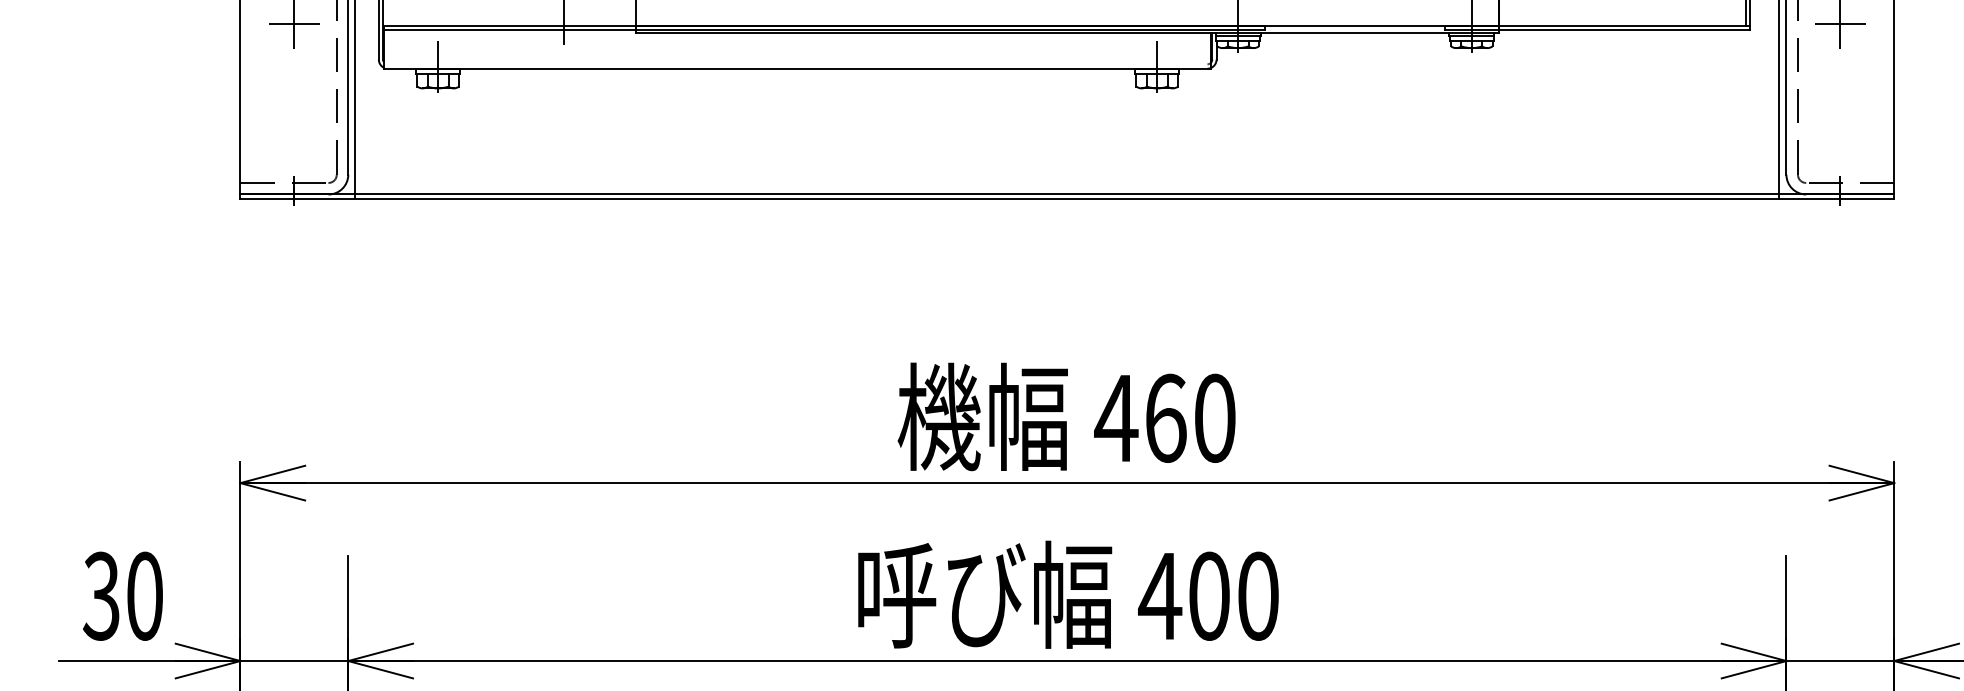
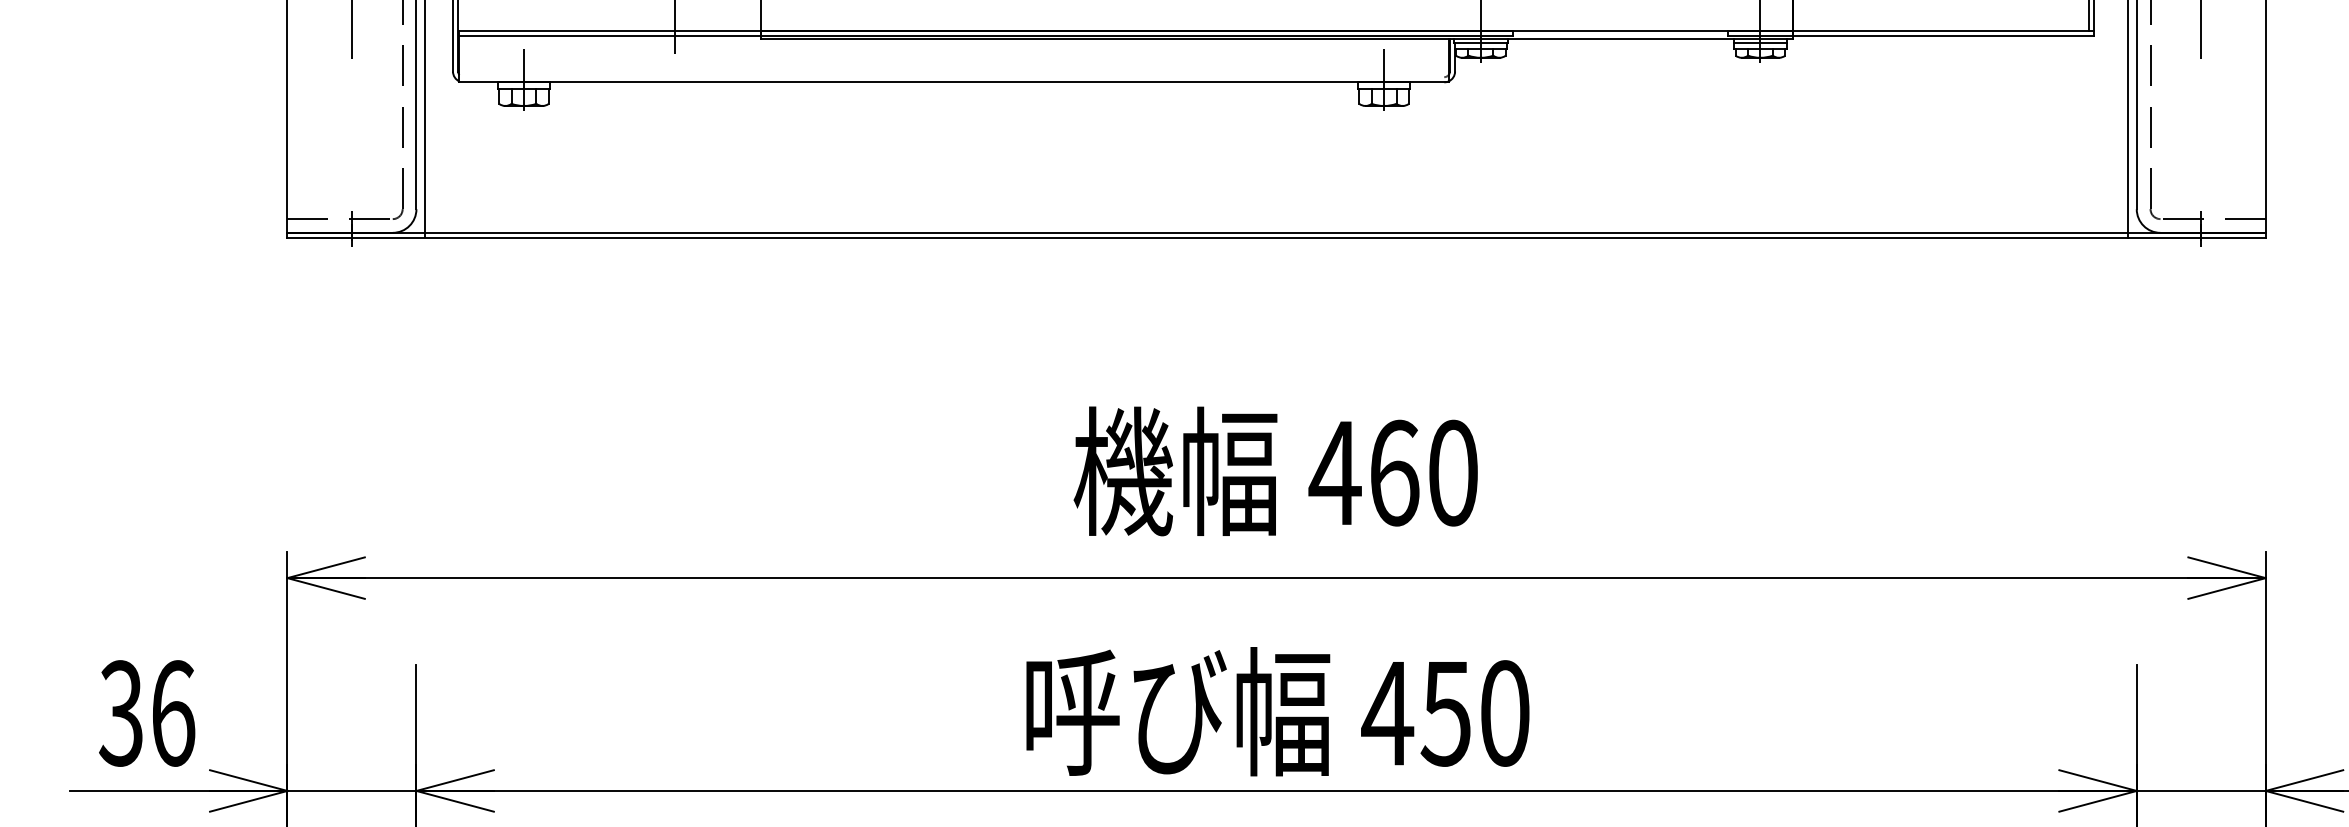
line: (294, 23) -> (352, 28), removed
line: (1840, 23) -> (2201, 28), removed
text: (1066, 416) -> (1275, 470), moved
text: (145, 595) -> (173, 712), 30 -> 36
text: (1208, 595) -> (1445, 712), 400 -> 450

